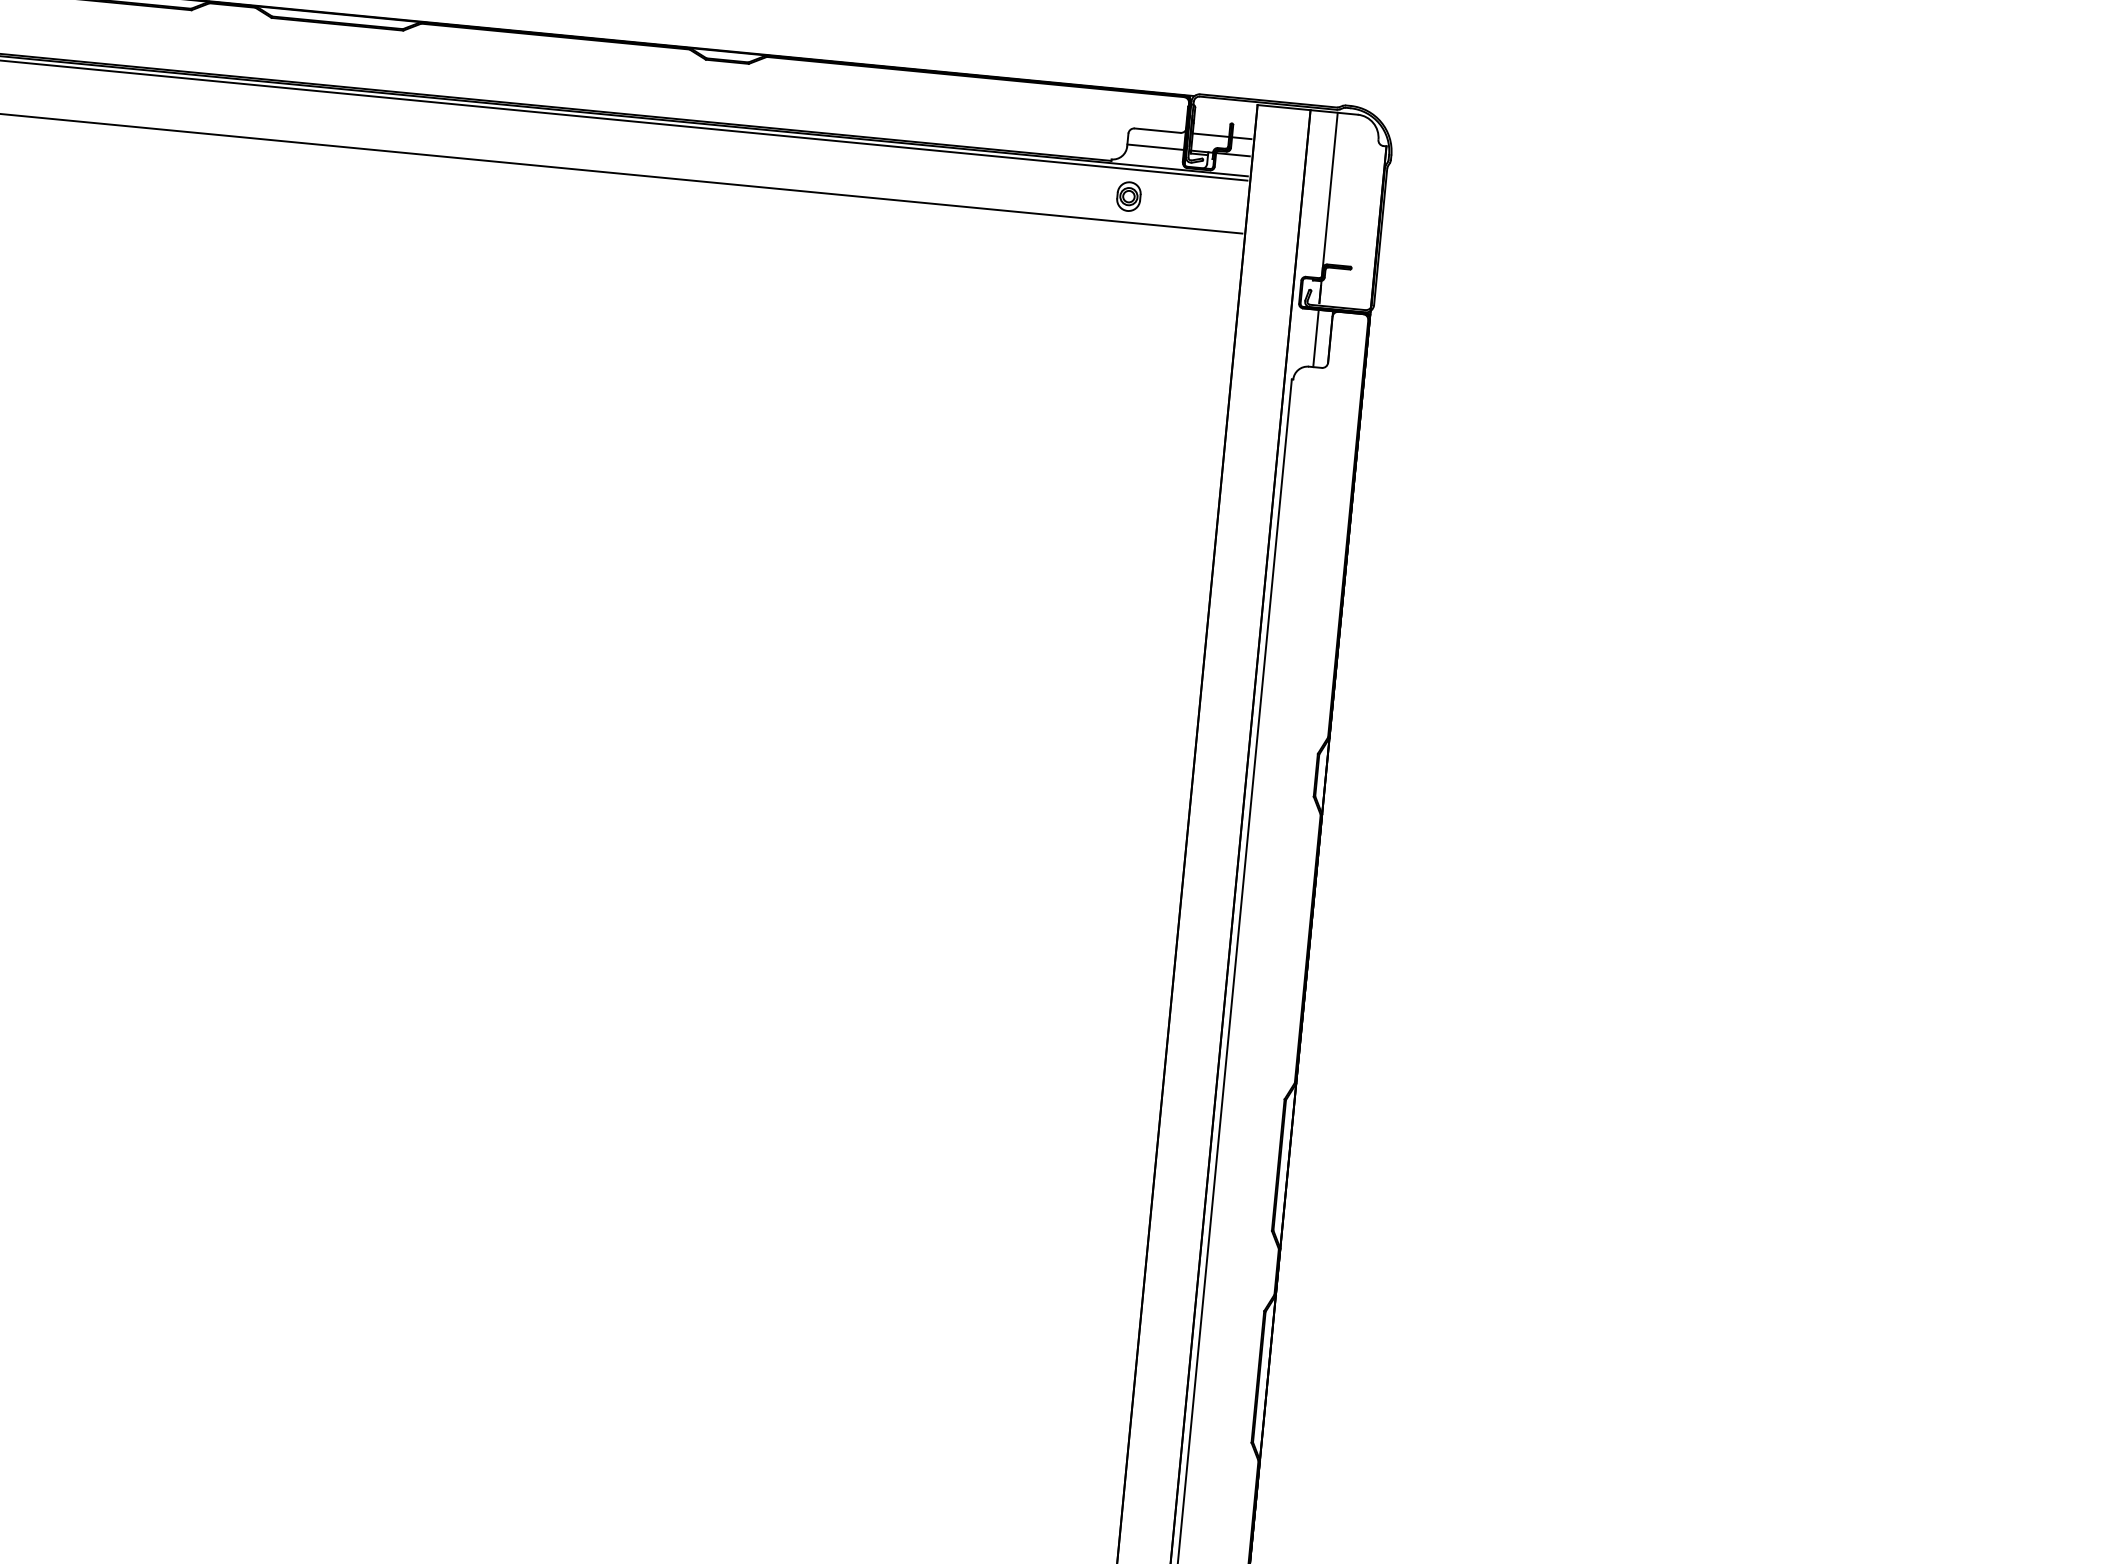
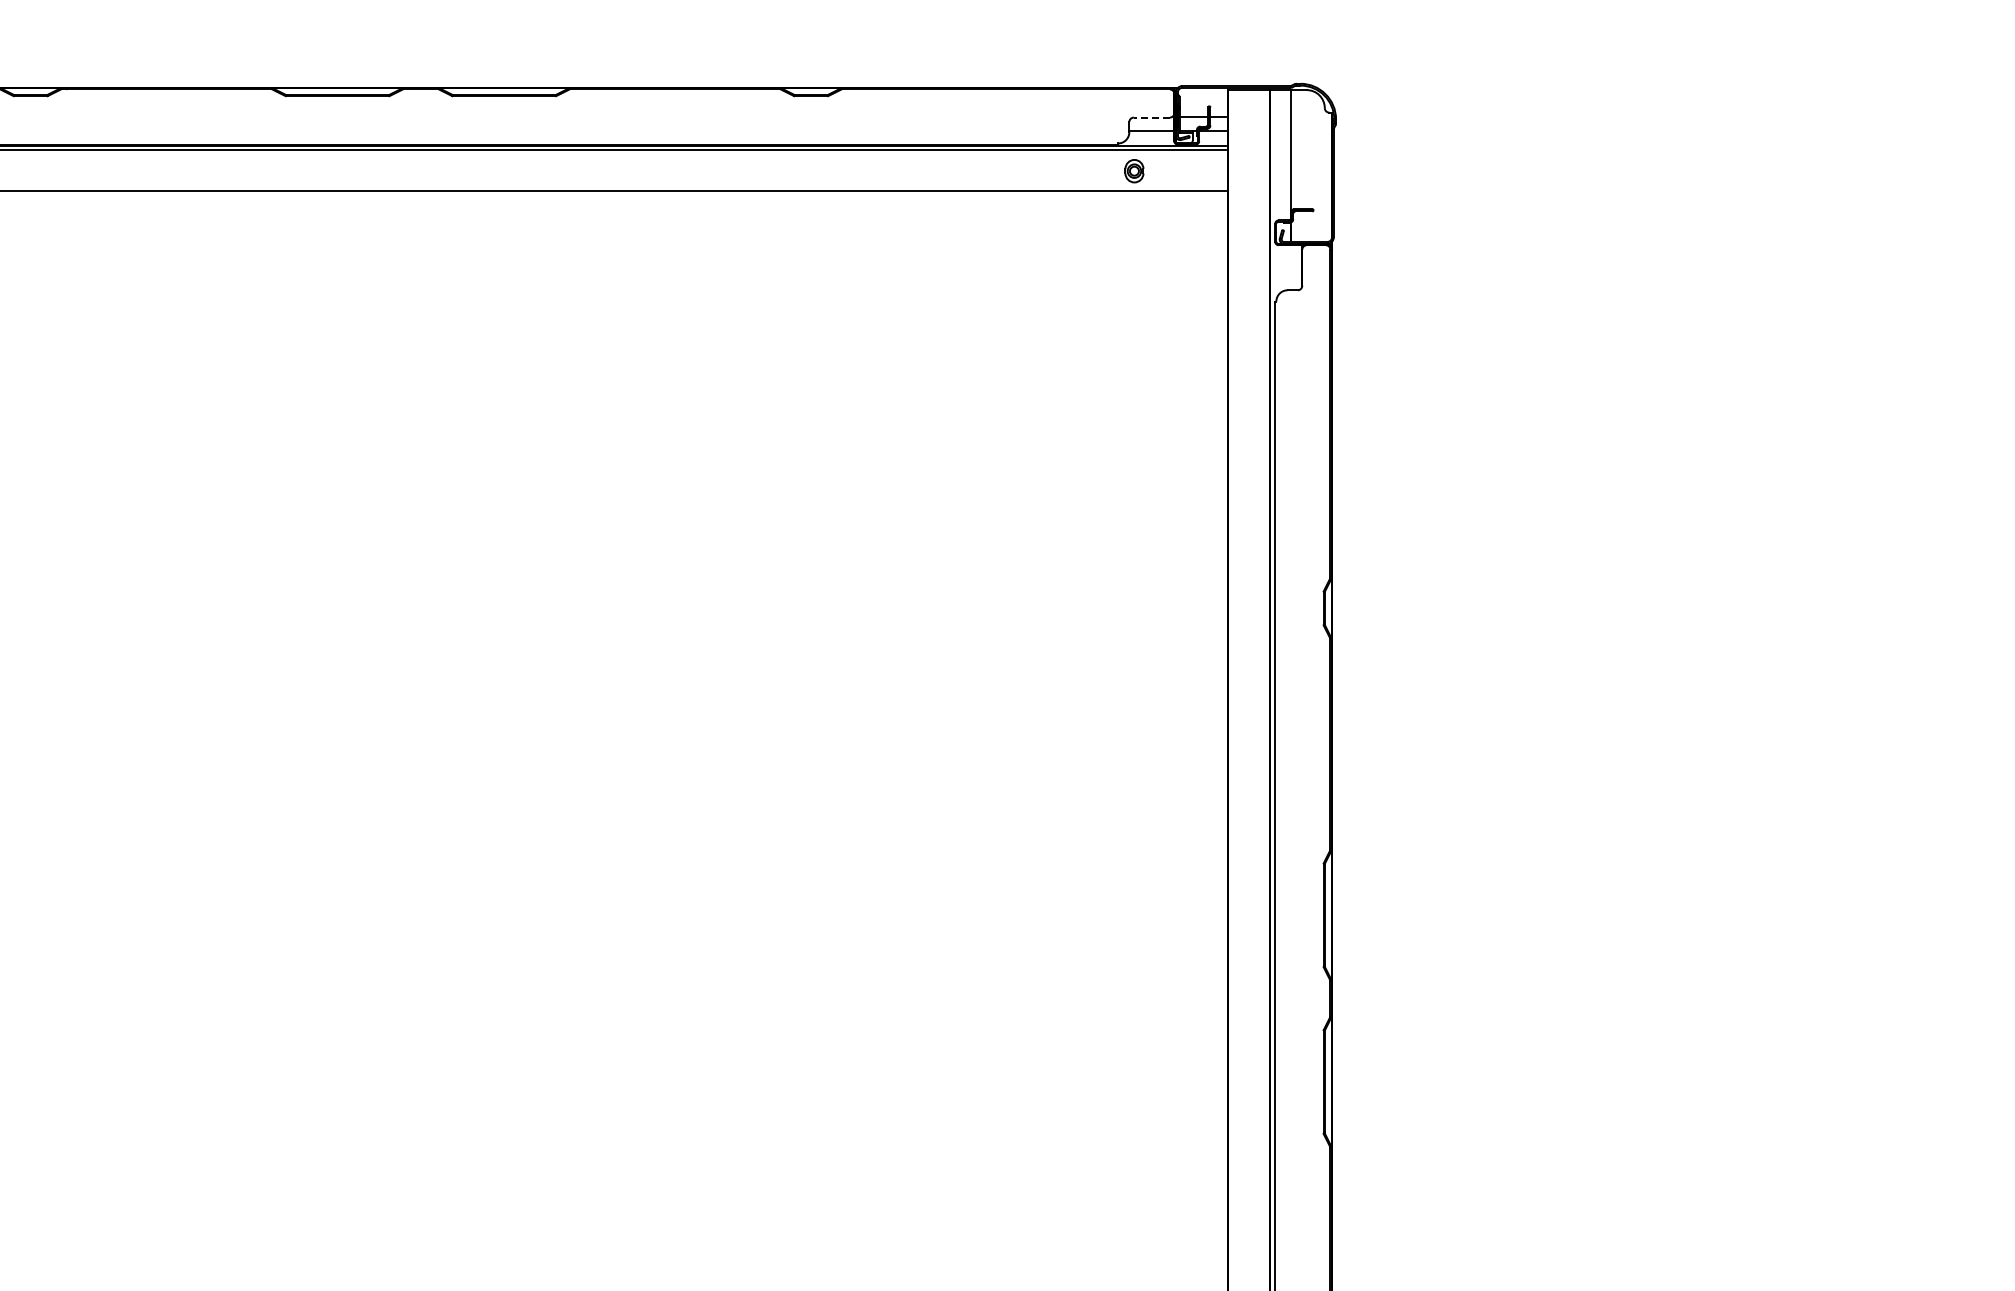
line: (1157, 130) -> (1151, 117), solid -> dashed
line: (1316, 338) -> (1291, 267), removed

